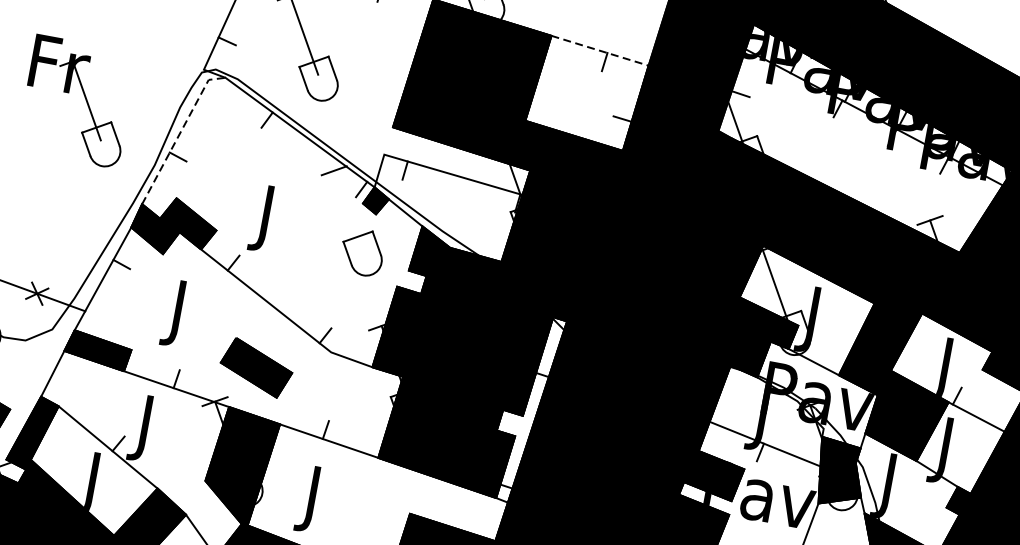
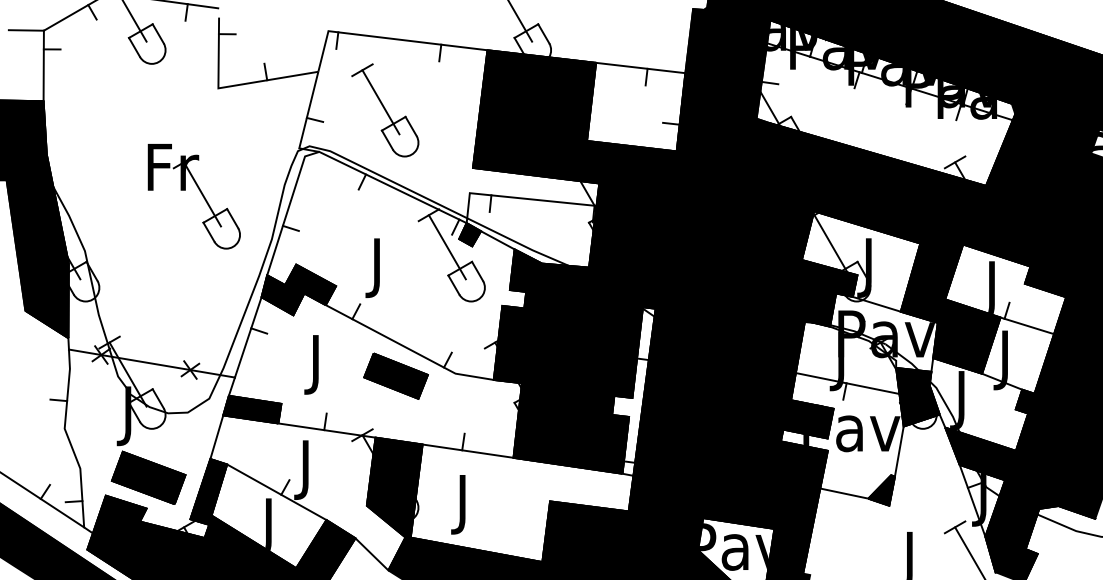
line: (599, 51) -> (640, 68), dashed -> solid
line: (179, 133) -> (288, 207), dashed -> solid
line: (347, 210) -> (446, 247), added
part: (256, 367) -> (395, 375), moved

